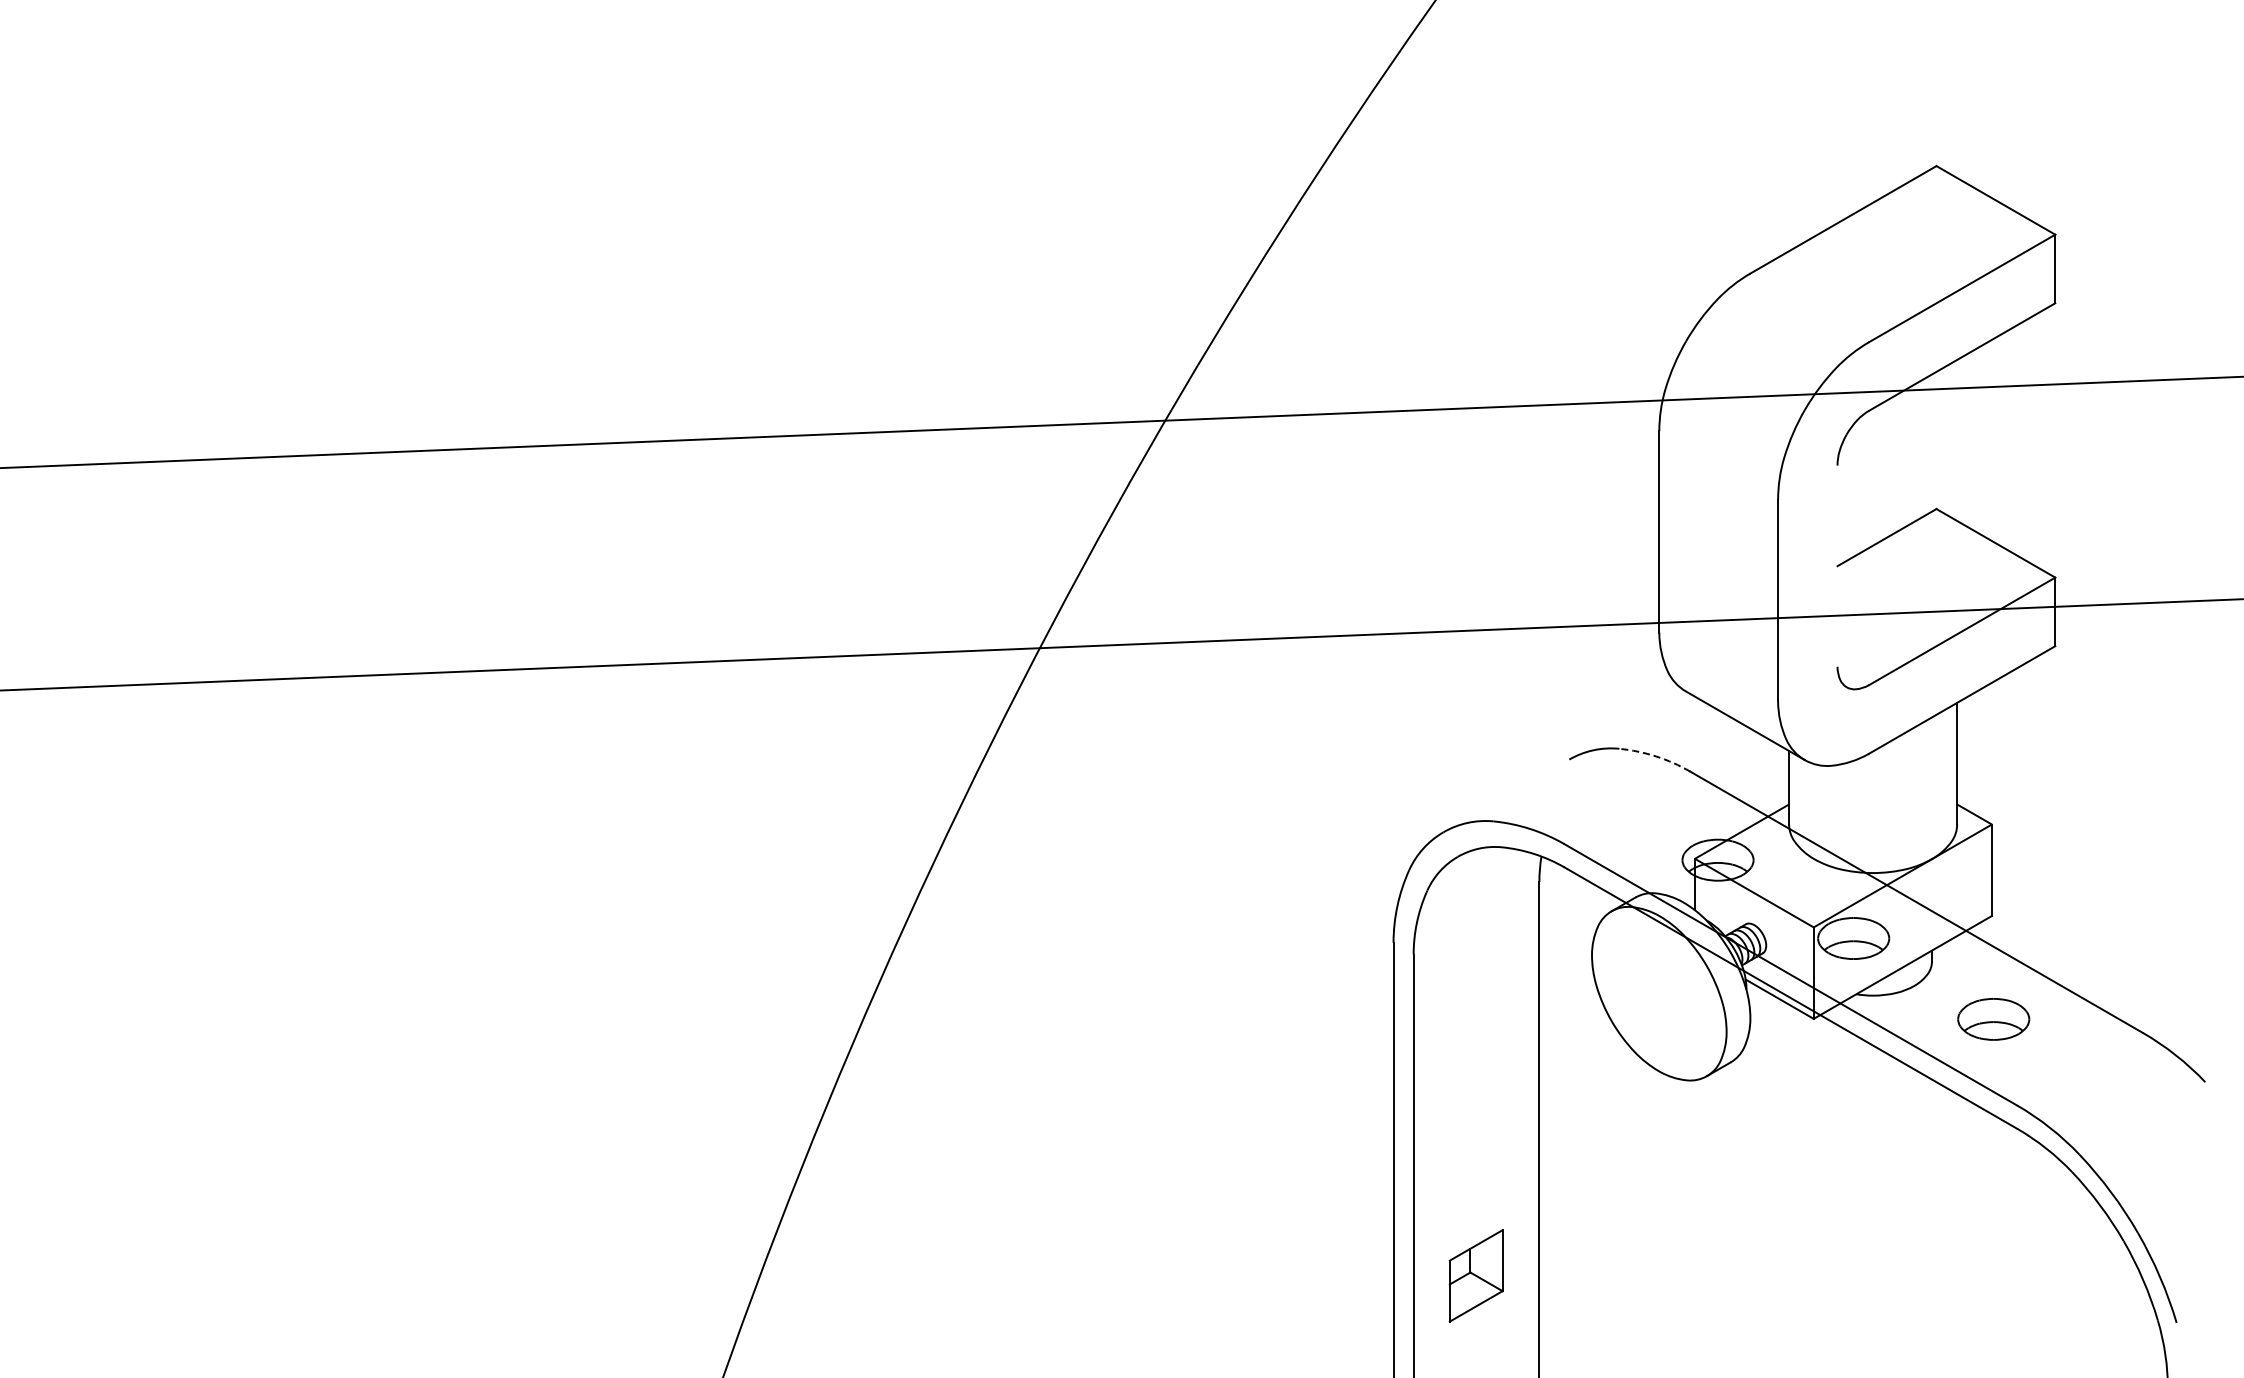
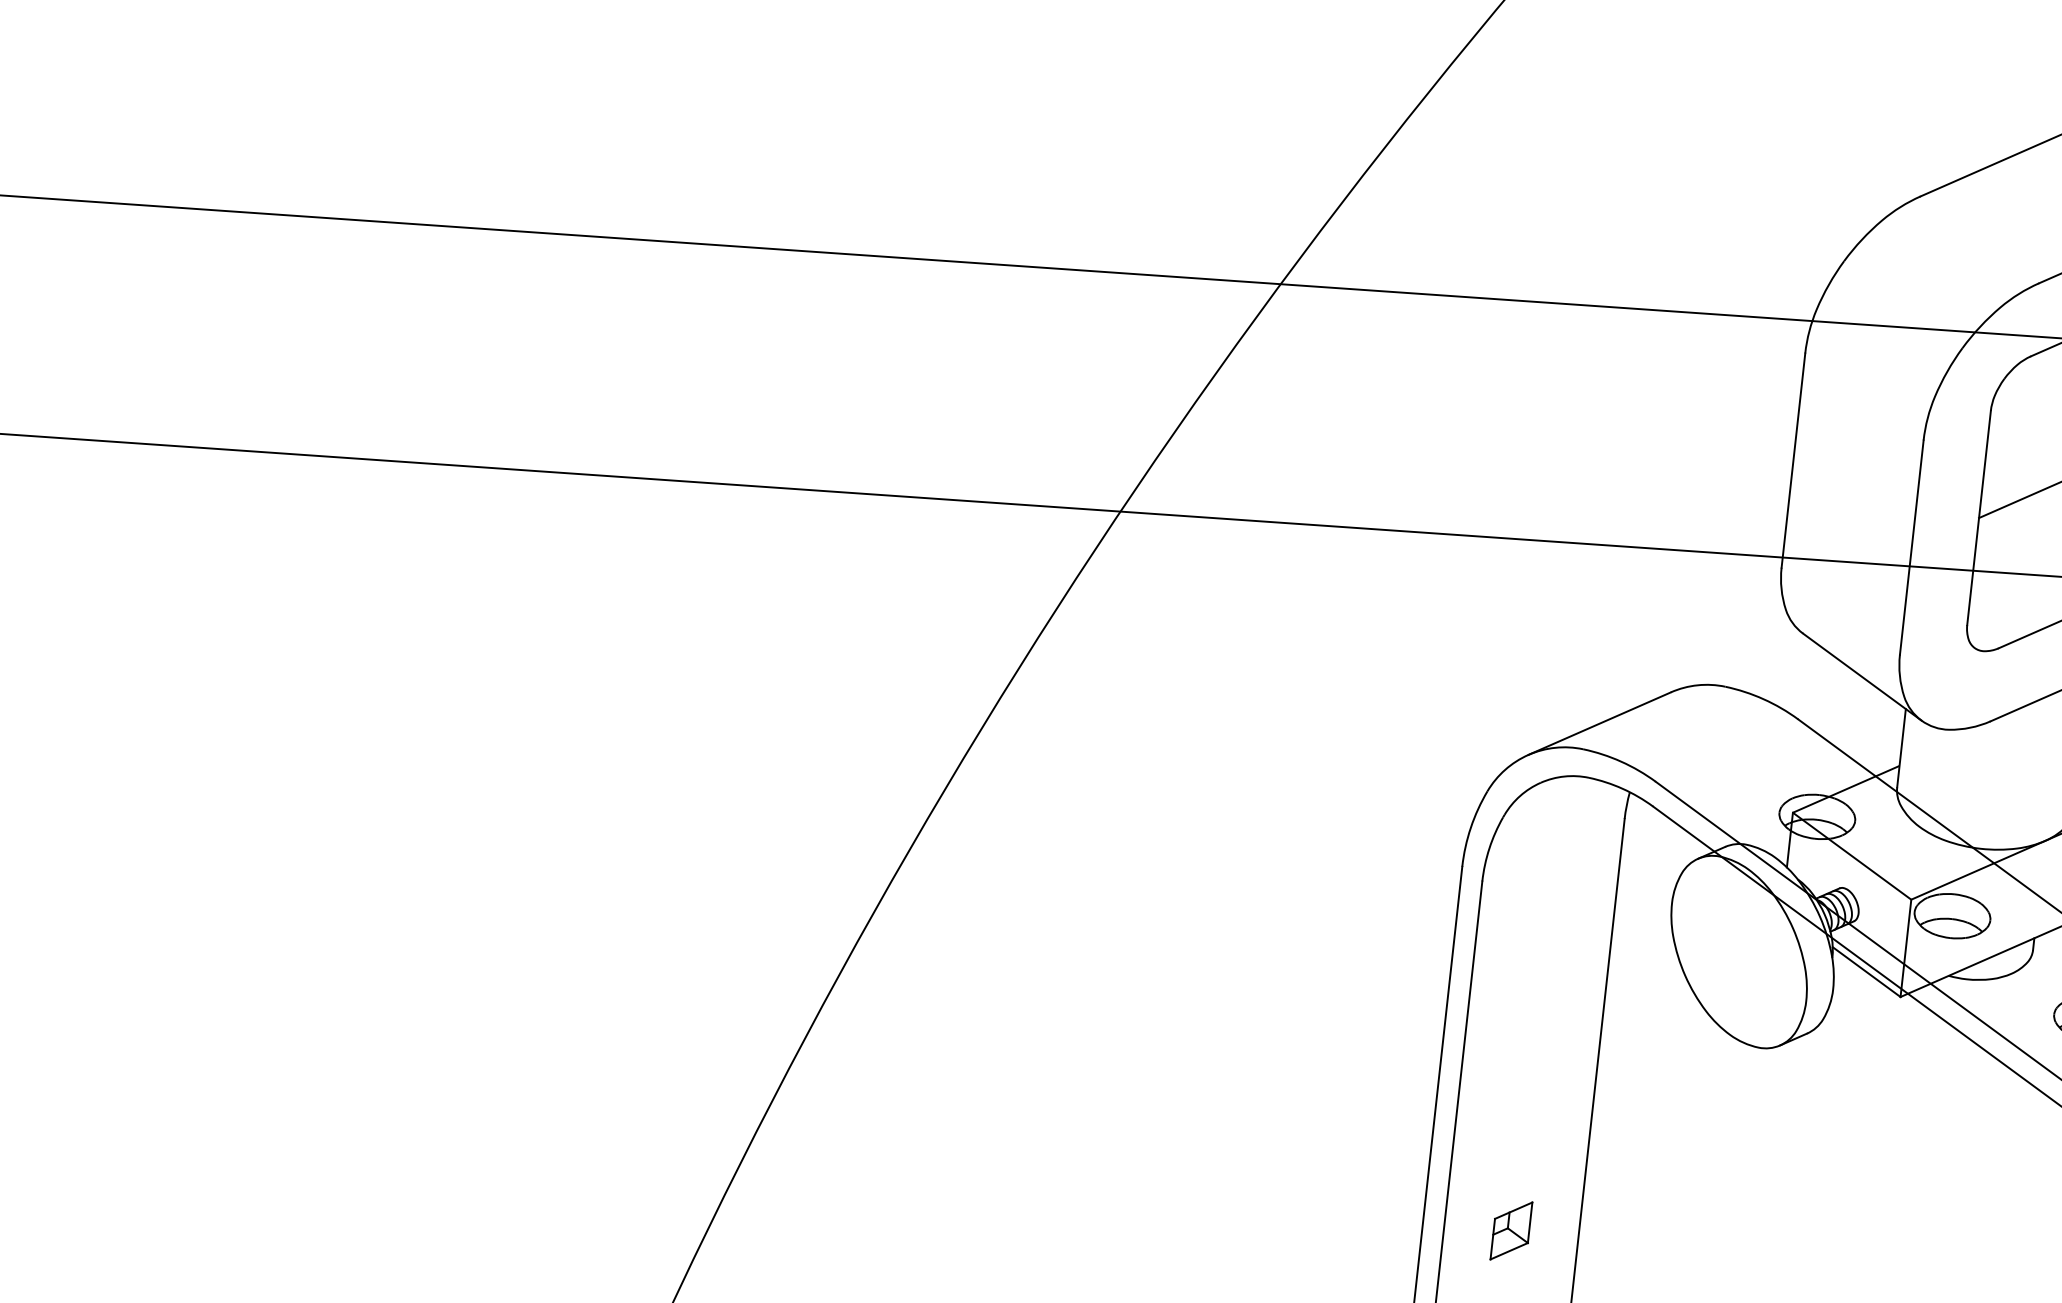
line: (1837, 565) -> (1979, 517), added
arc: (1656, 756) -> (1764, 699), dashed -> solid
line: (1506, 795) -> (1599, 723), added
part: (1476, 1275) -> (1511, 1230), size x0.62

